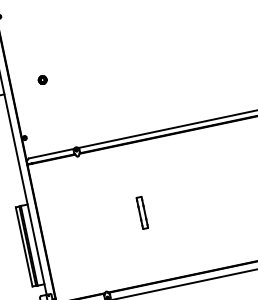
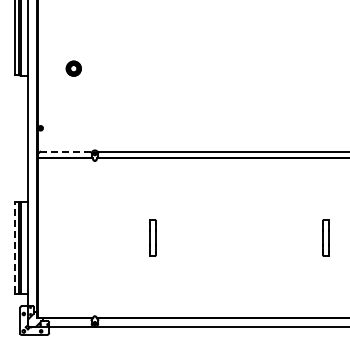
part: (42, 80) -> (73, 68), size x1.6
line: (51, 153) -> (66, 151), solid -> dashed
line: (23, 246) -> (14, 247), solid -> dashed

